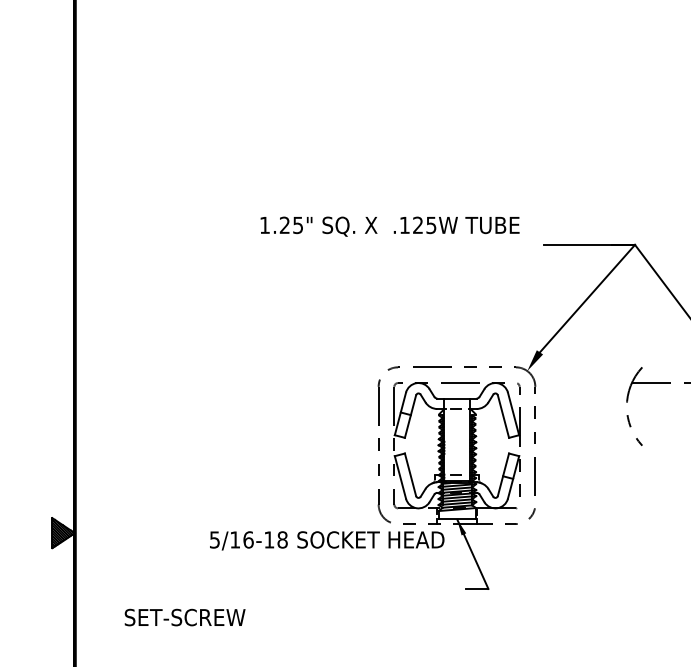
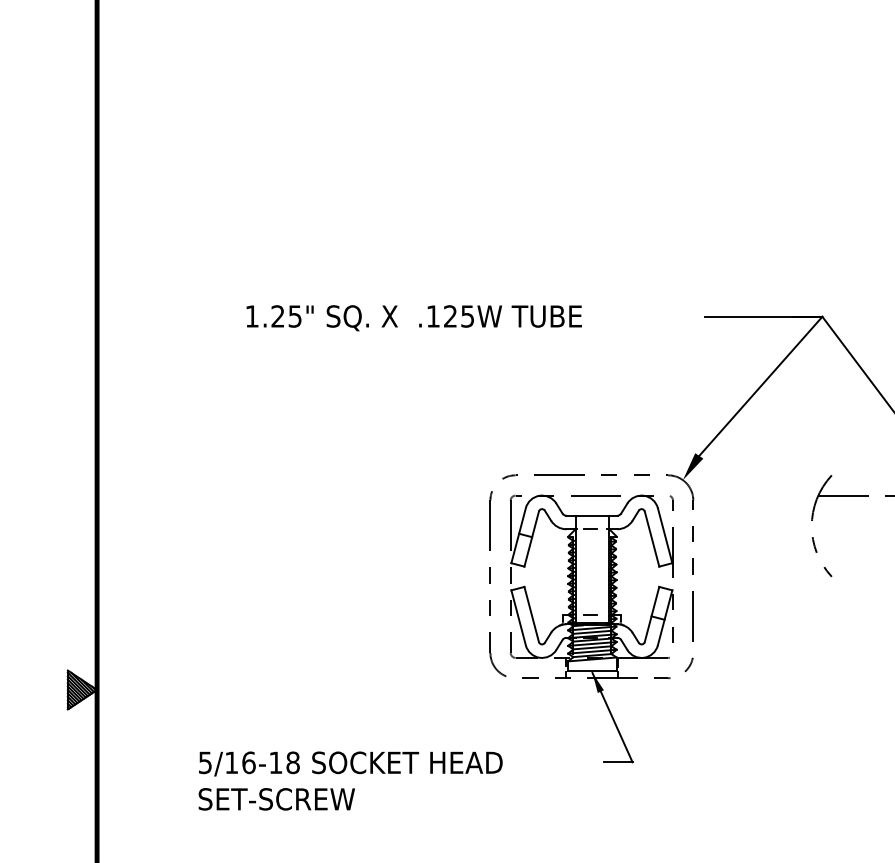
text: (389, 226) -> (413, 318), moved
text: (326, 540) -> (350, 763), moved
text: (184, 617) -> (276, 799), moved

